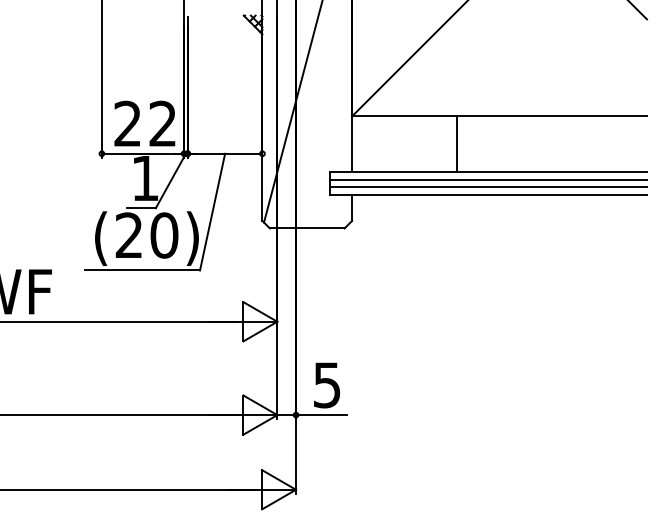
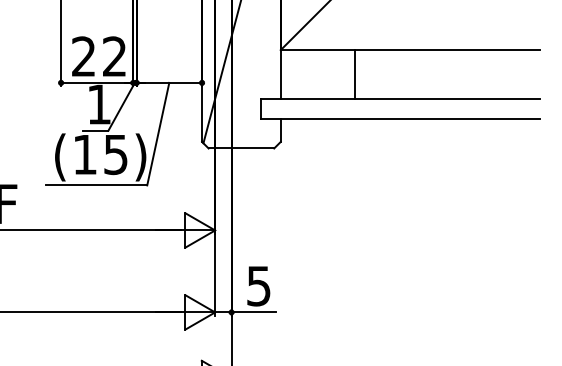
line: (456, 144) -> (354, 74), moved
line: (487, 179) -> (399, 105), removed
line: (487, 187) -> (399, 112), removed
text: (146, 235) -> (100, 154), (20) -> (15)

